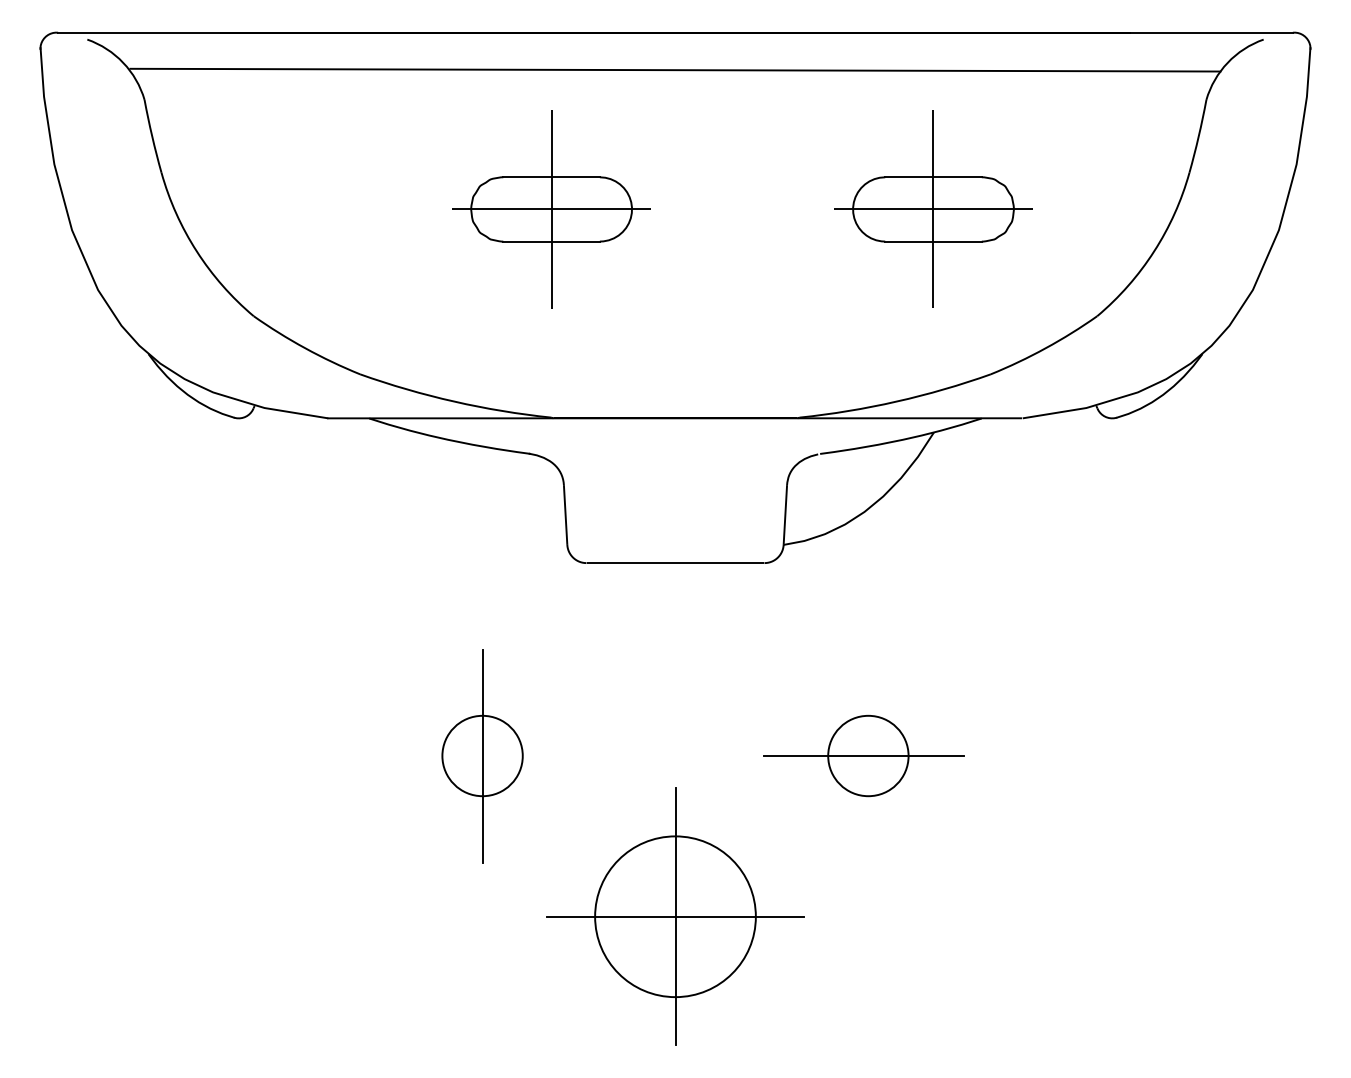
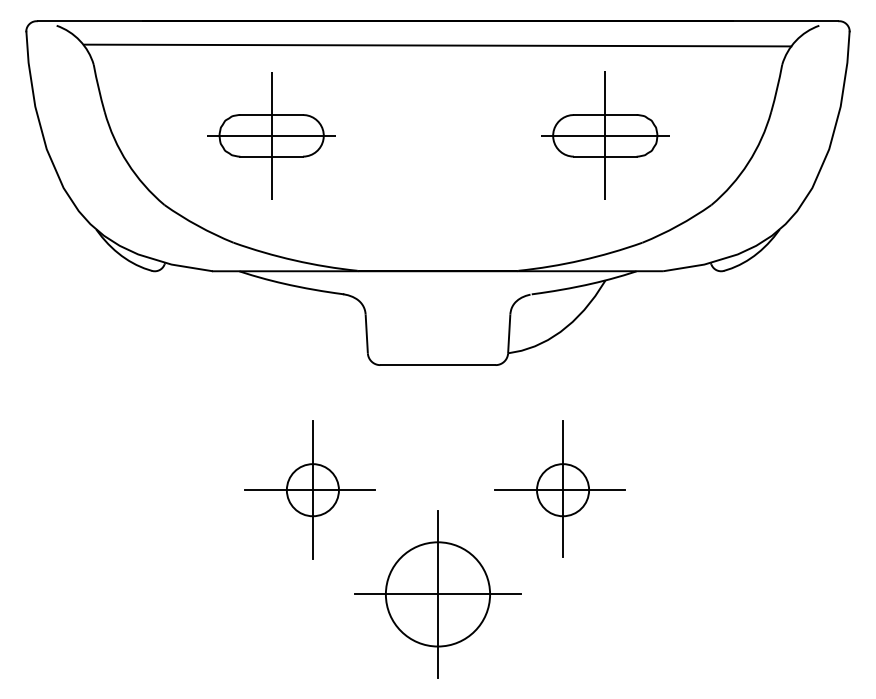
part: (551, 208) -> (271, 135), moved
line: (869, 753) -> (563, 488), added
line: (477, 756) -> (309, 490), added

